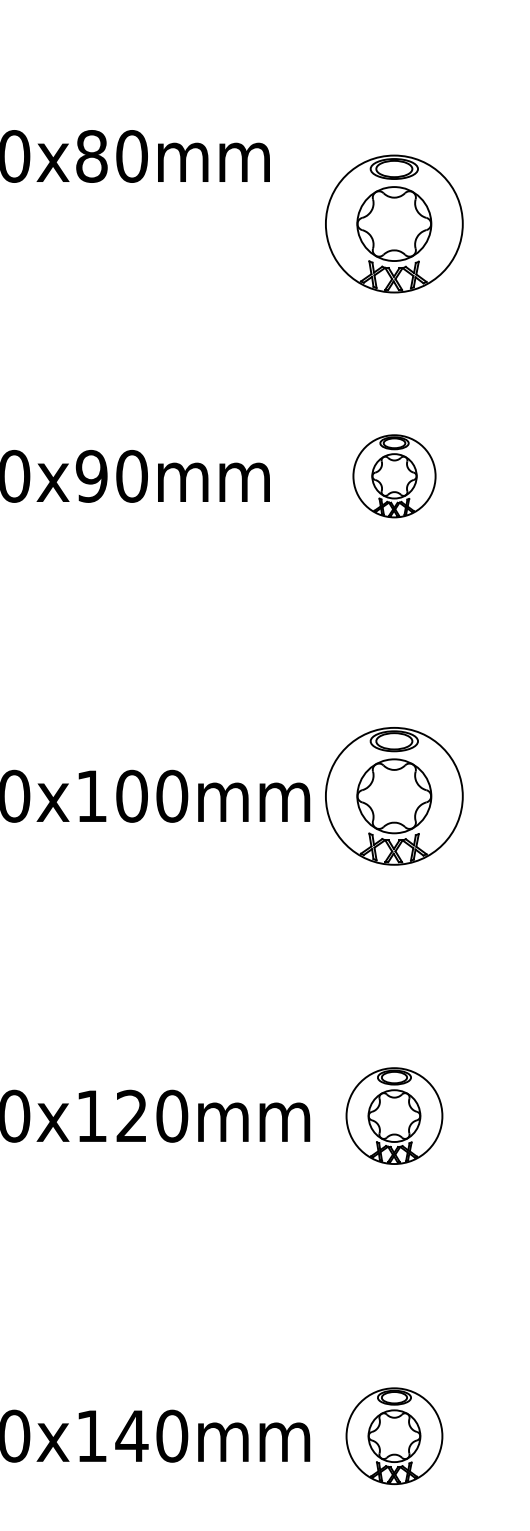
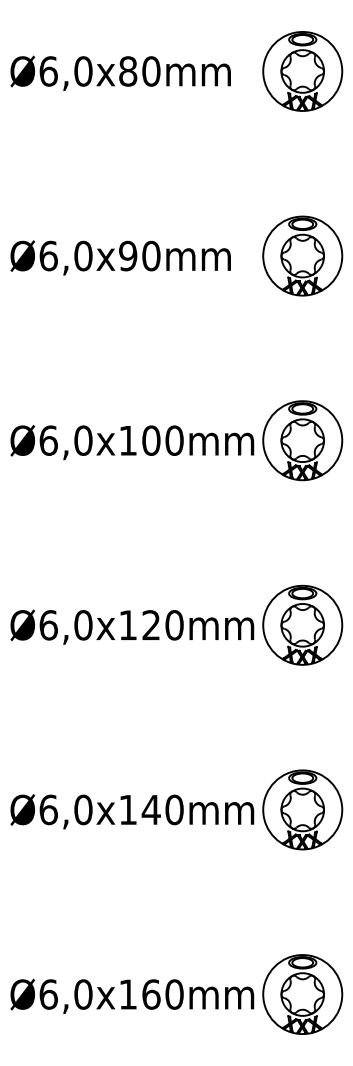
part: (393, 224) -> (302, 71), moved
part: (393, 475) -> (302, 255), size x1.67
part: (393, 1114) -> (302, 624), size x1.43
part: (393, 1435) -> (302, 809), size x1.43

